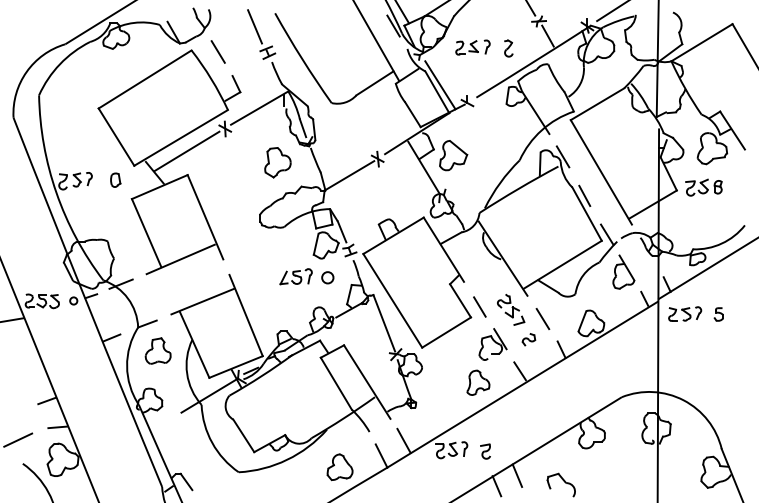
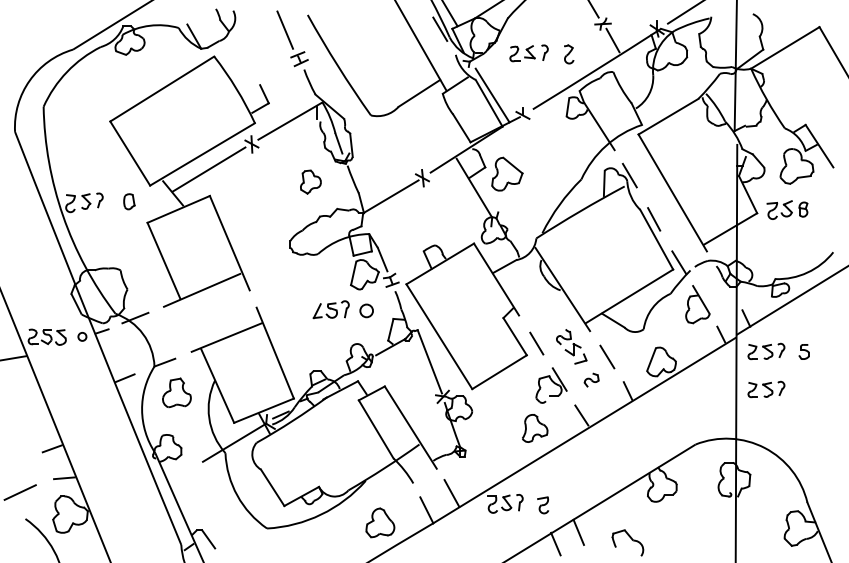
line: (217, 52) -> (243, 58), removed
part: (277, 162) -> (310, 181), size x0.7
part: (685, 348) -> (766, 389), added

